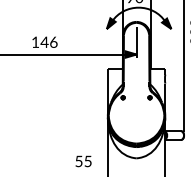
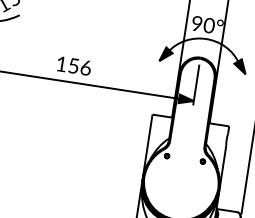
text: (44, 41) -> (73, 64), 146 -> 156

